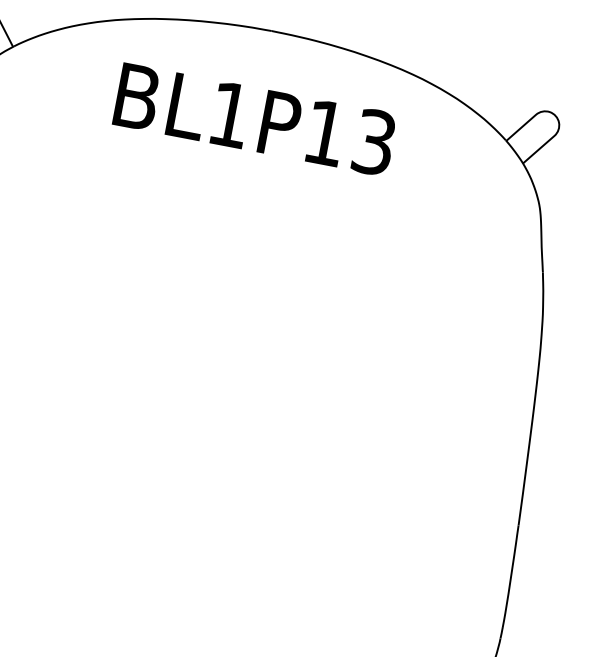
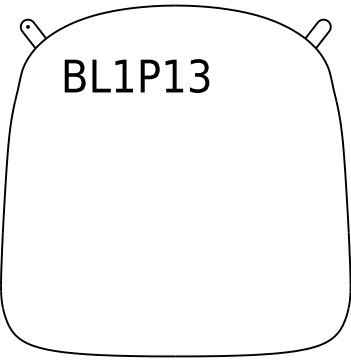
text: (254, 118) -> (136, 75), moved

